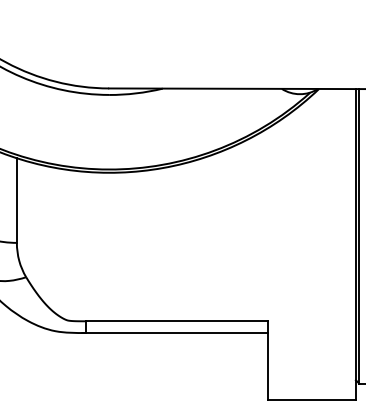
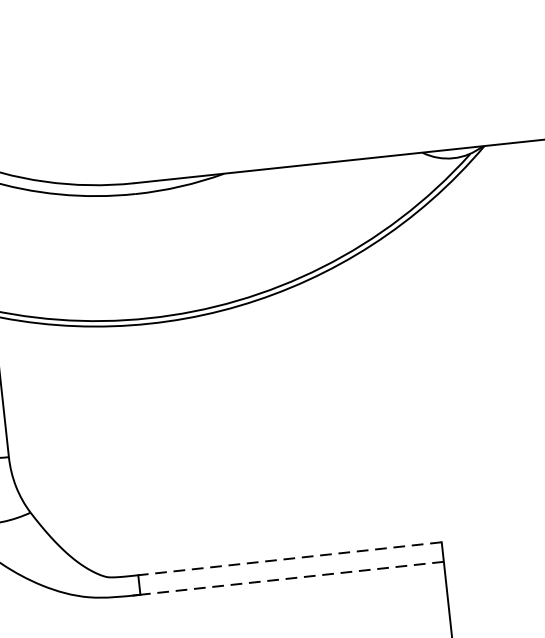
line: (176, 321) -> (289, 559), solid -> dashed
line: (176, 333) -> (291, 579), solid -> dashed

